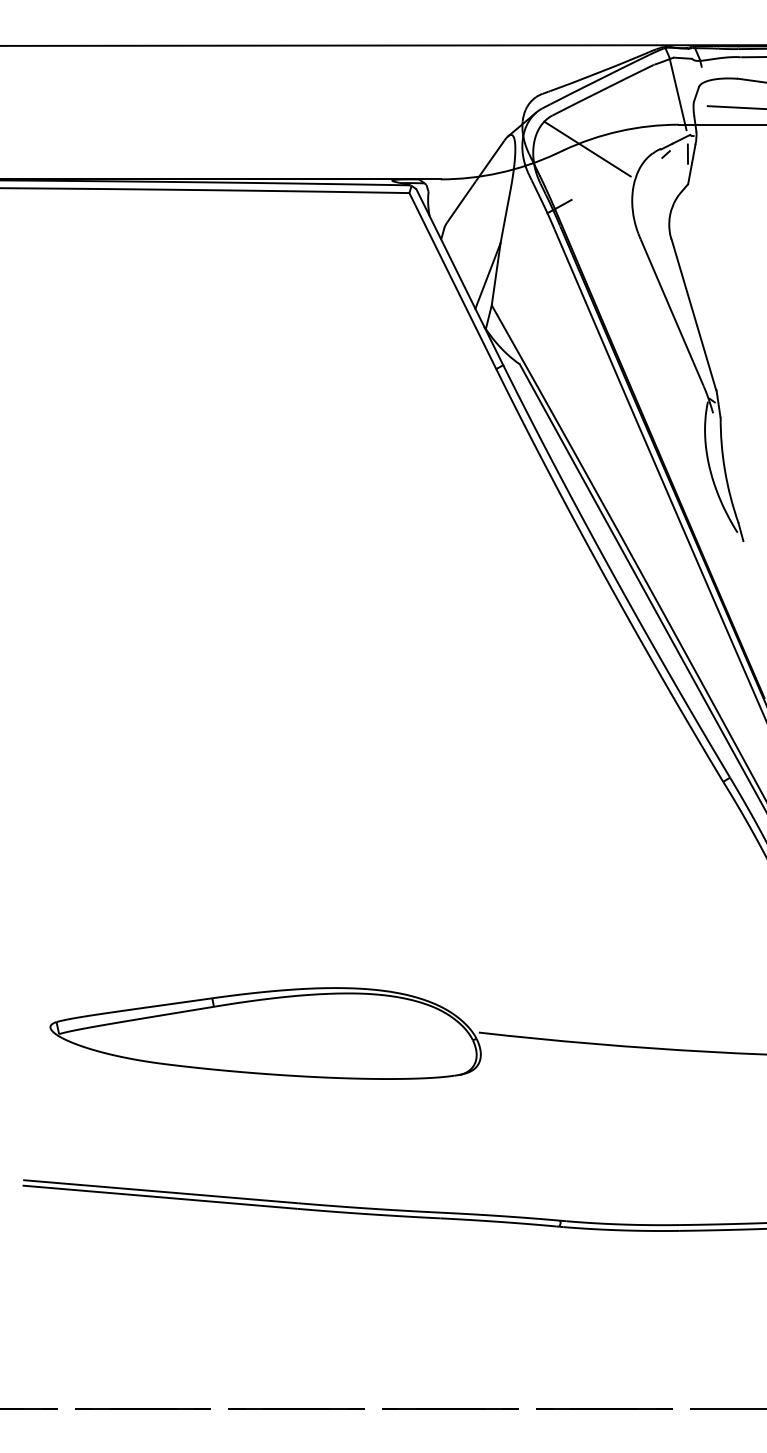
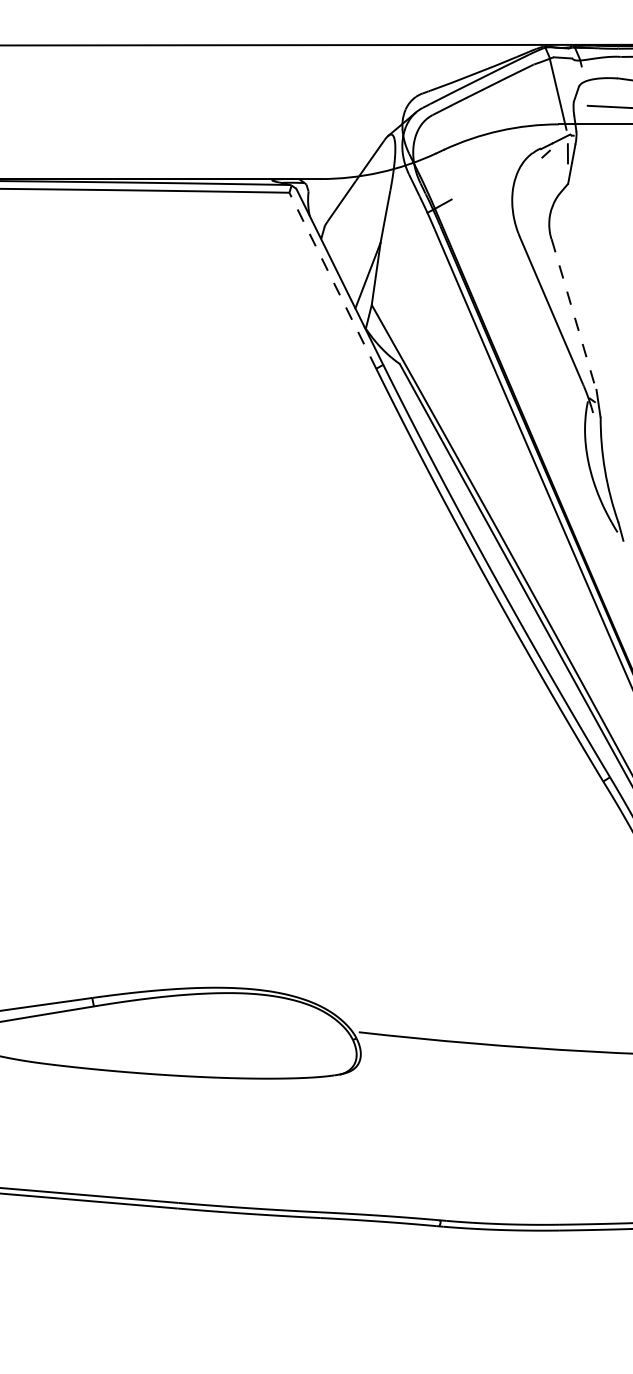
line: (587, 148) -> (467, 148), removed
line: (452, 280) -> (332, 280), solid -> dashed
line: (693, 314) -> (573, 314), solid -> dashed

